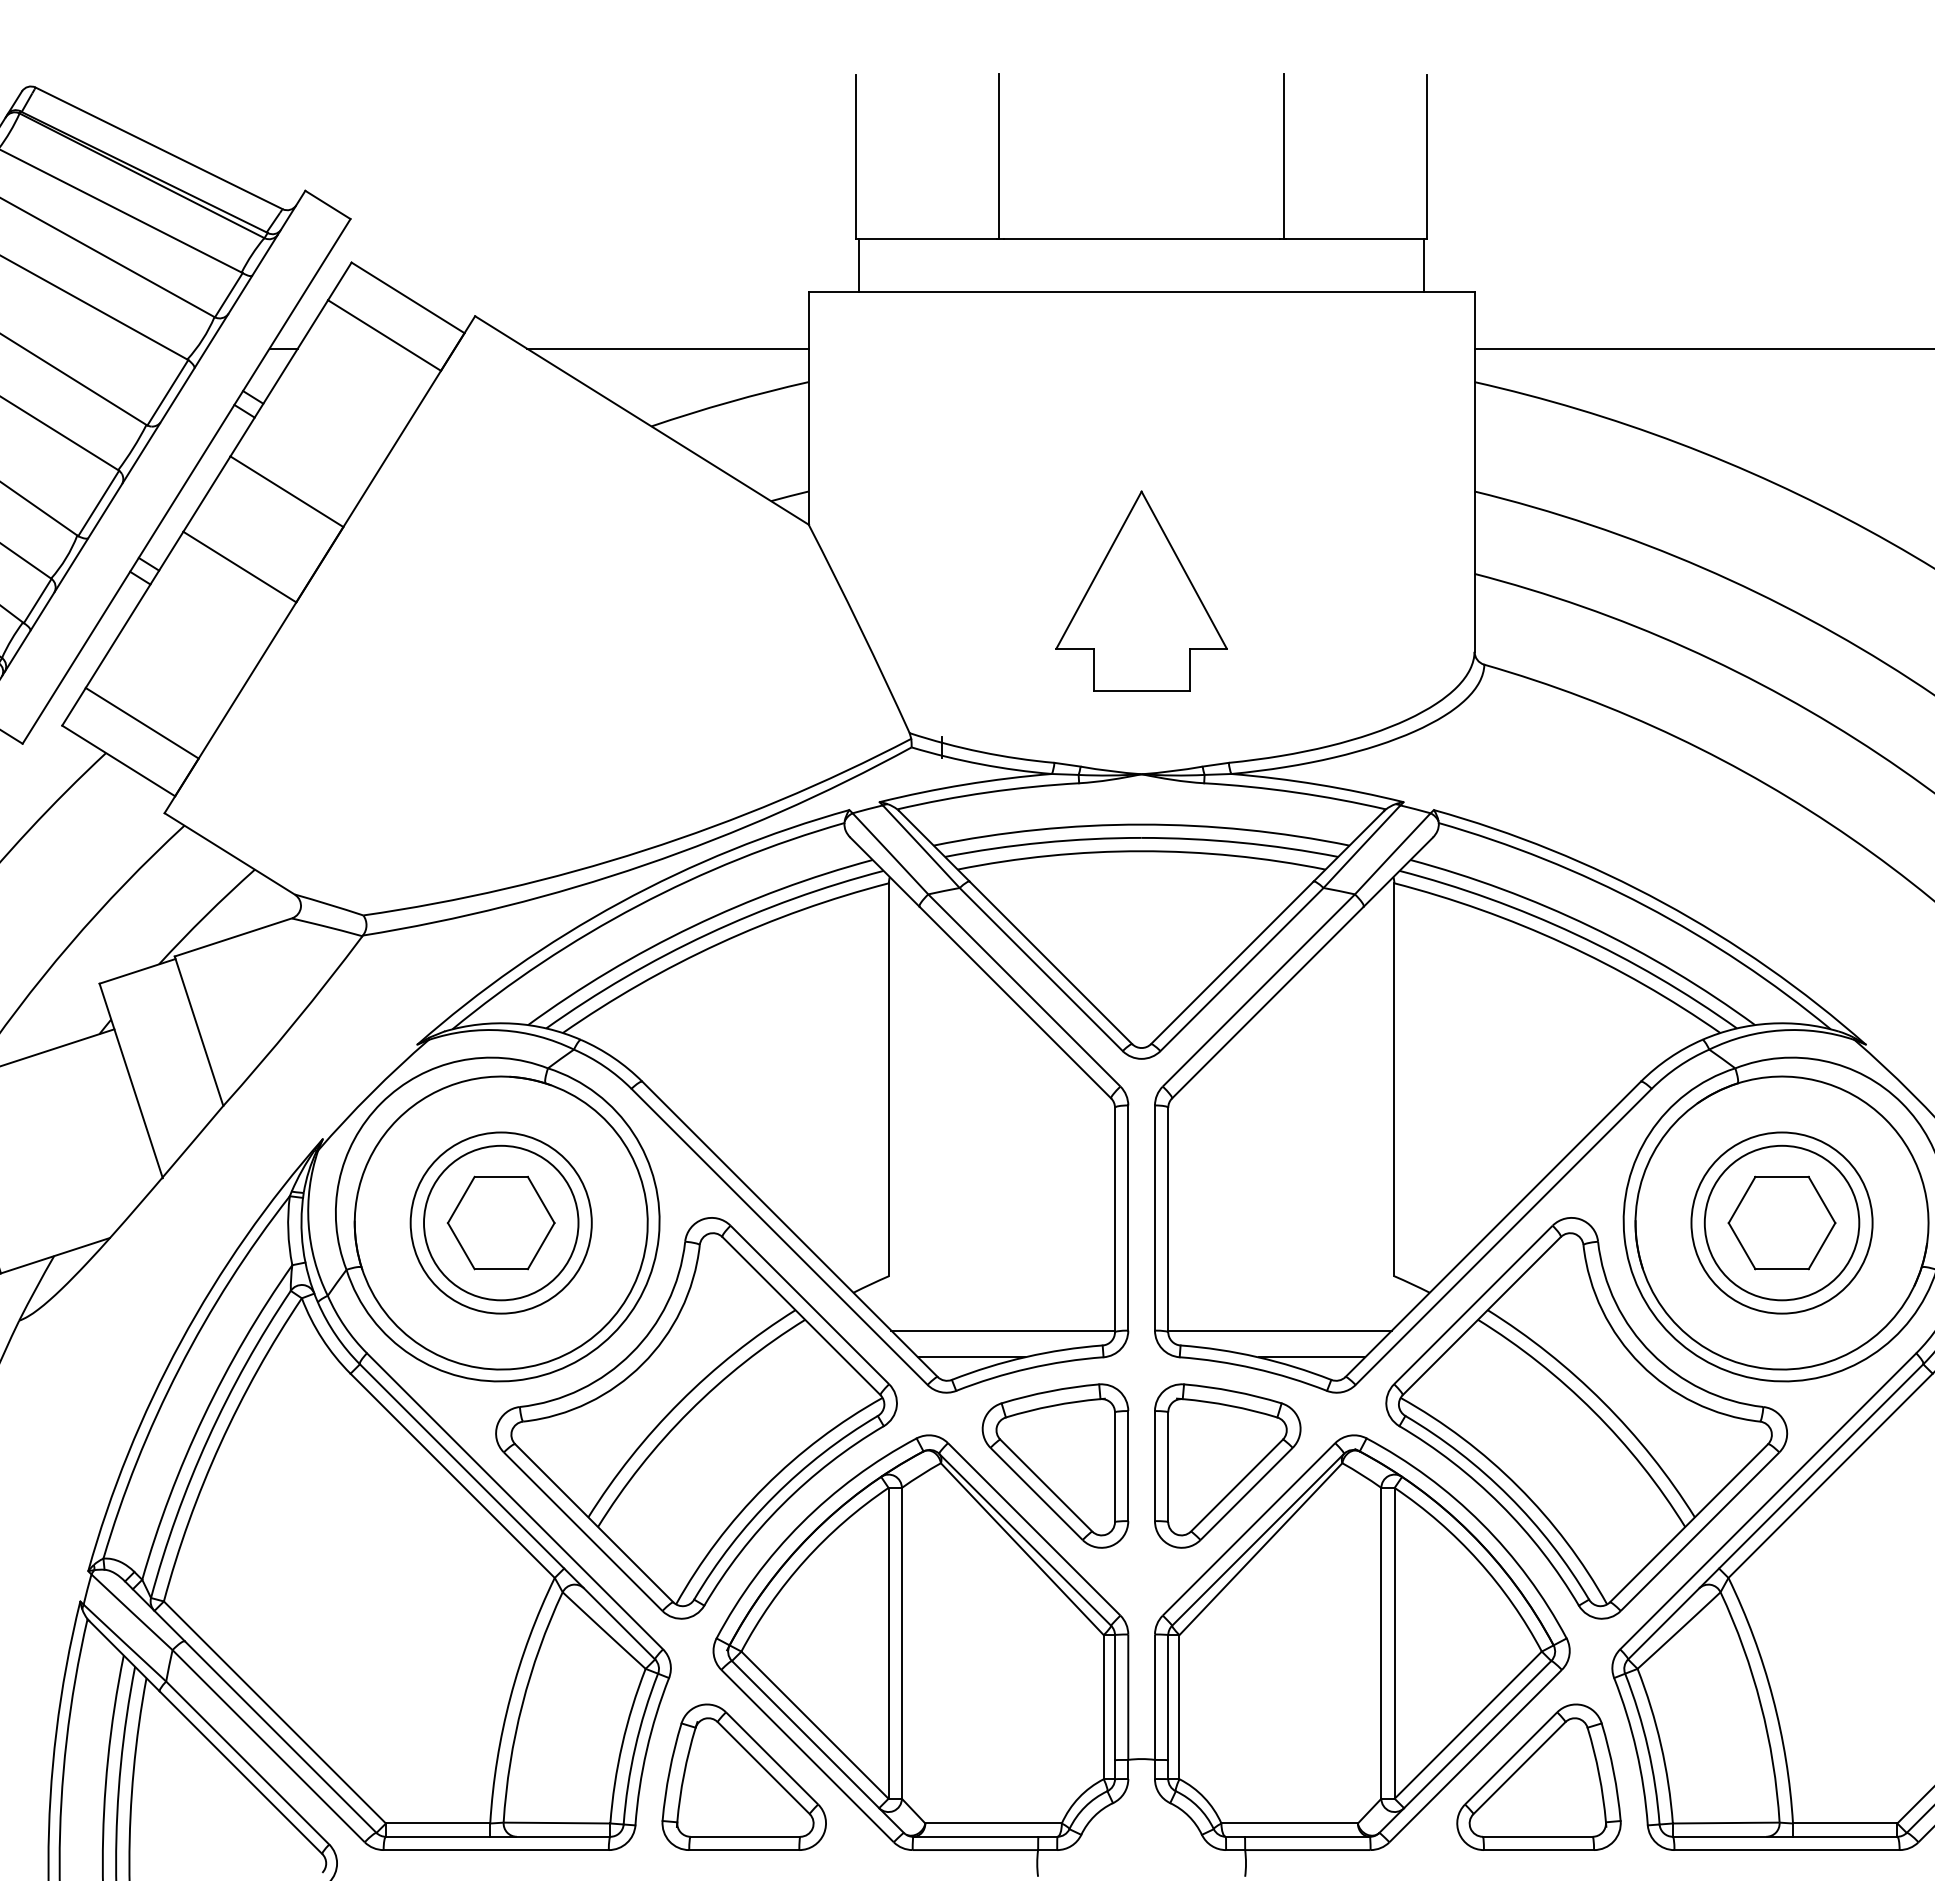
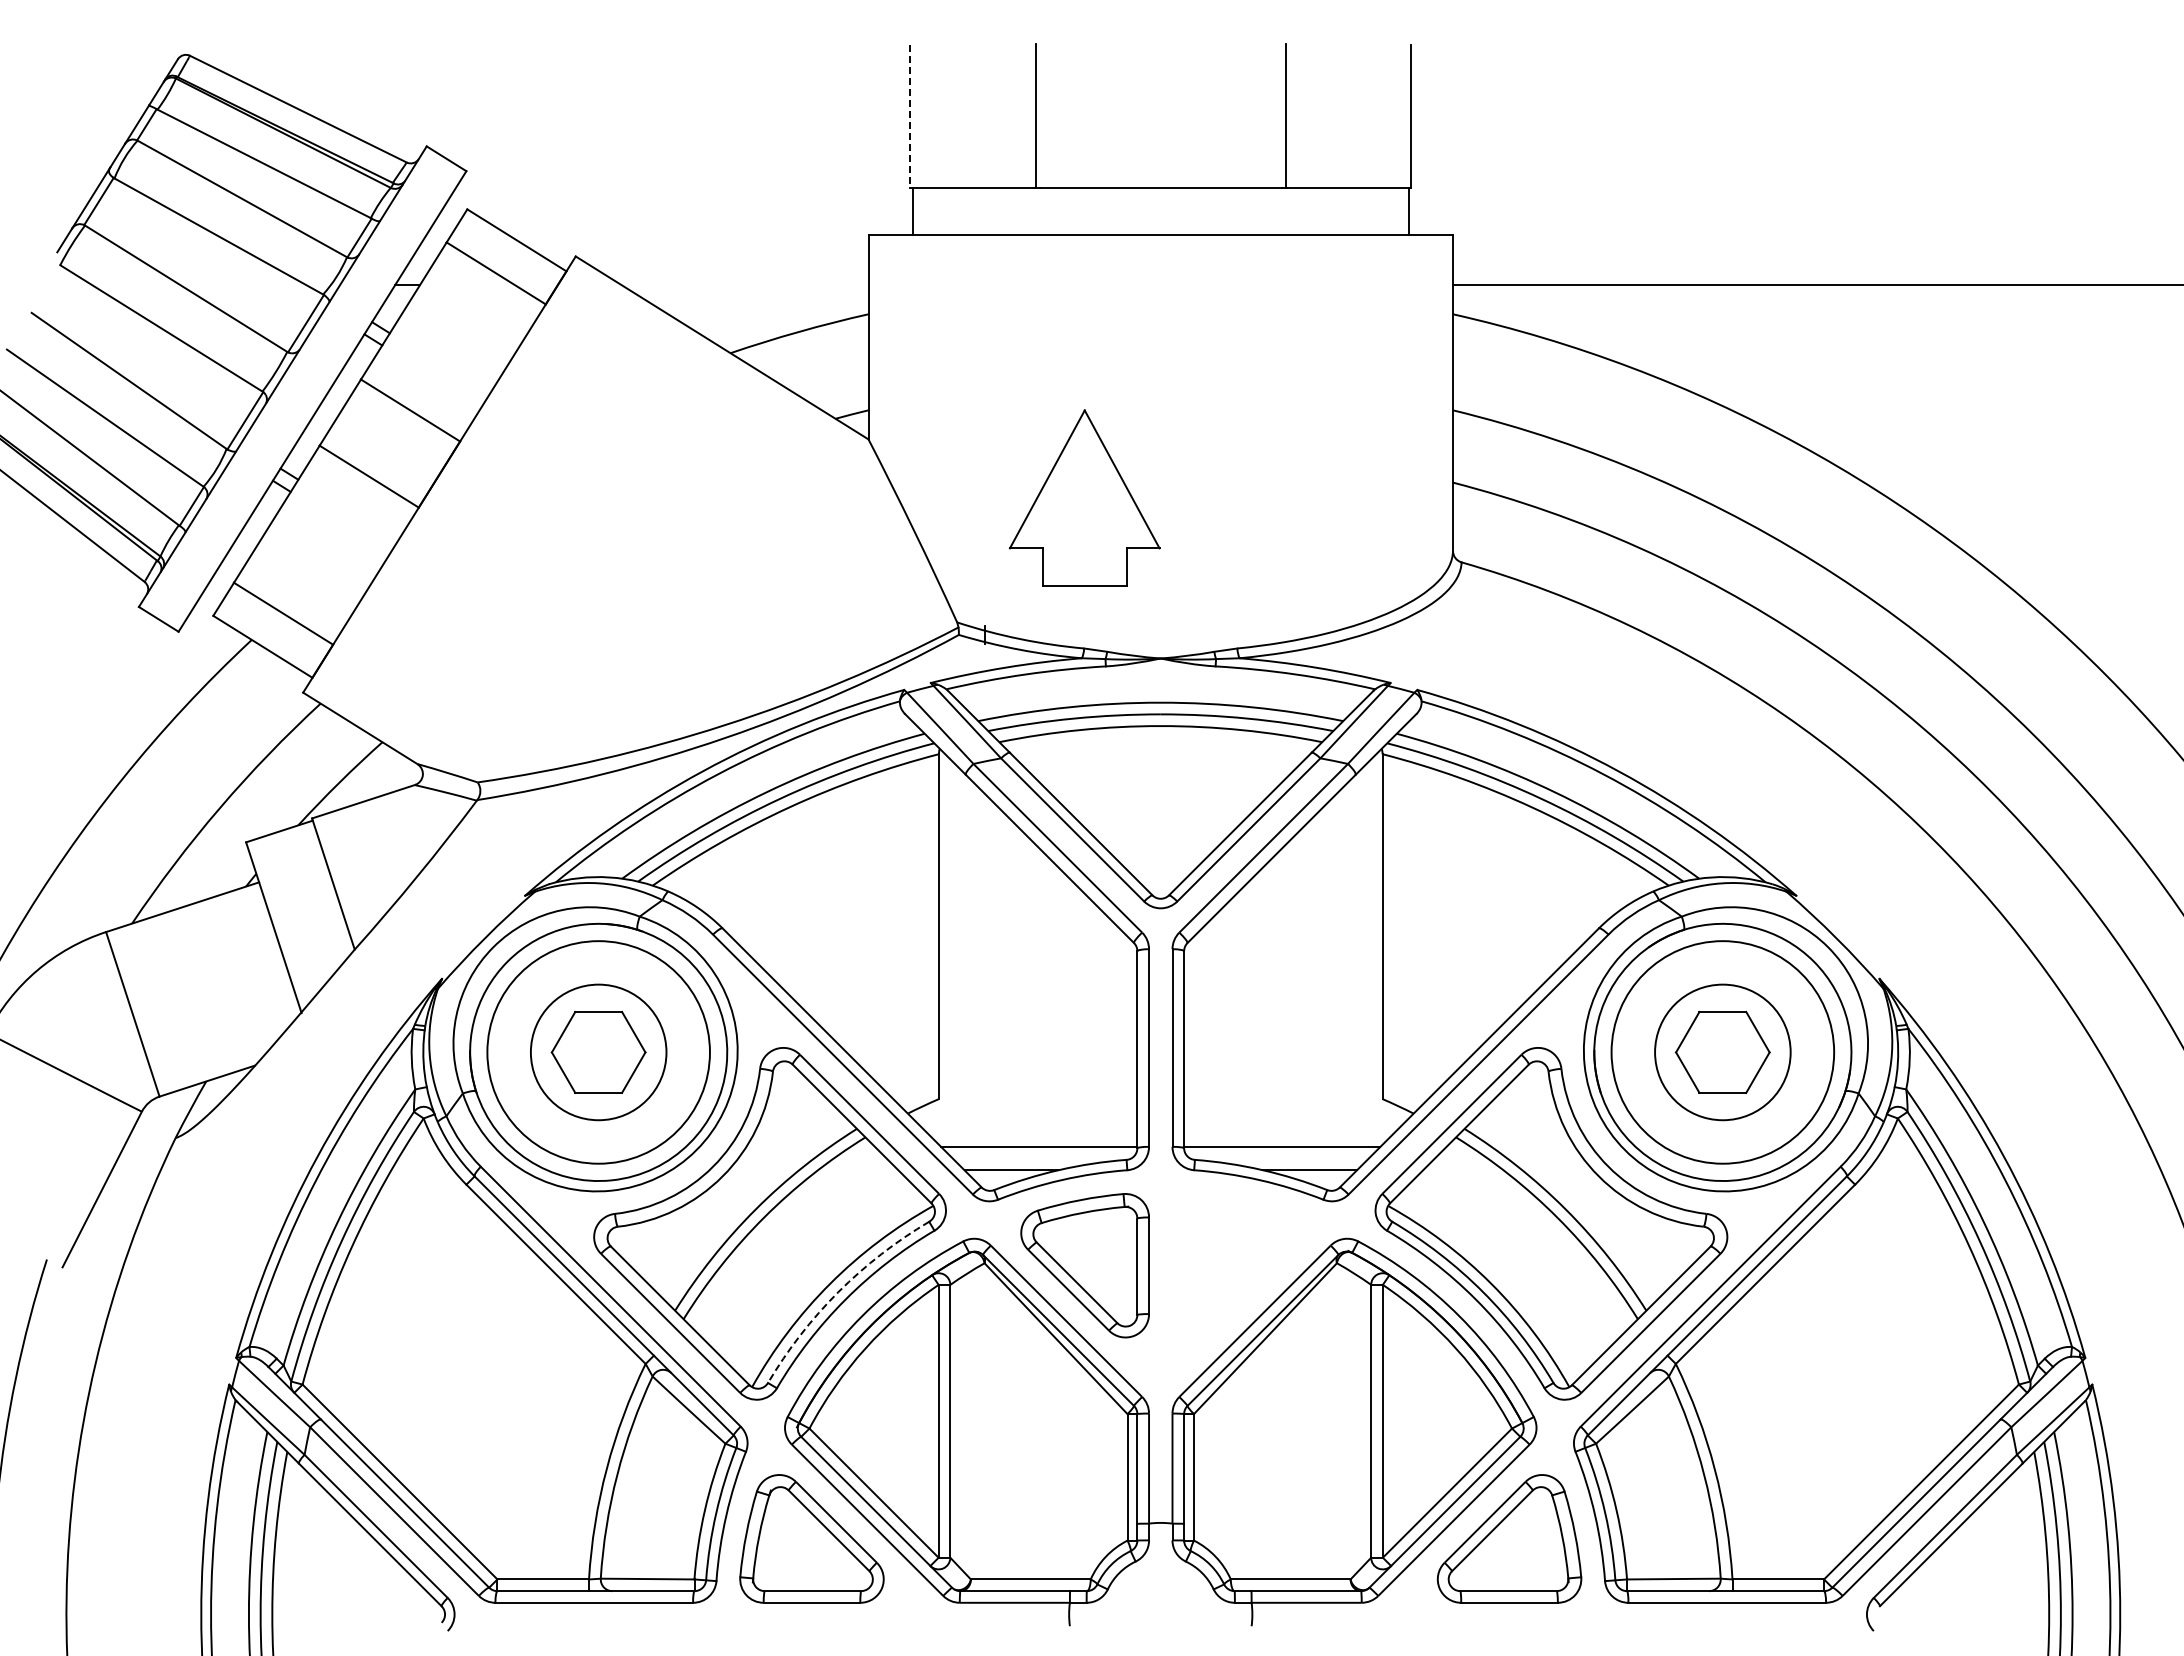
line: (856, 156) -> (910, 116), solid -> dashed
line: (667, 348) -> (744, 284), removed
part: (1141, 590) -> (1084, 497), moved
circle: (501, 1221) -> (598, 1051), size x1.4
circle: (1781, 1221) -> (1722, 1051), size x1.4
part: (1227, 1465) -> (1236, 1265), removed
arc: (774, 1496) -> (838, 1292), solid -> dashed

